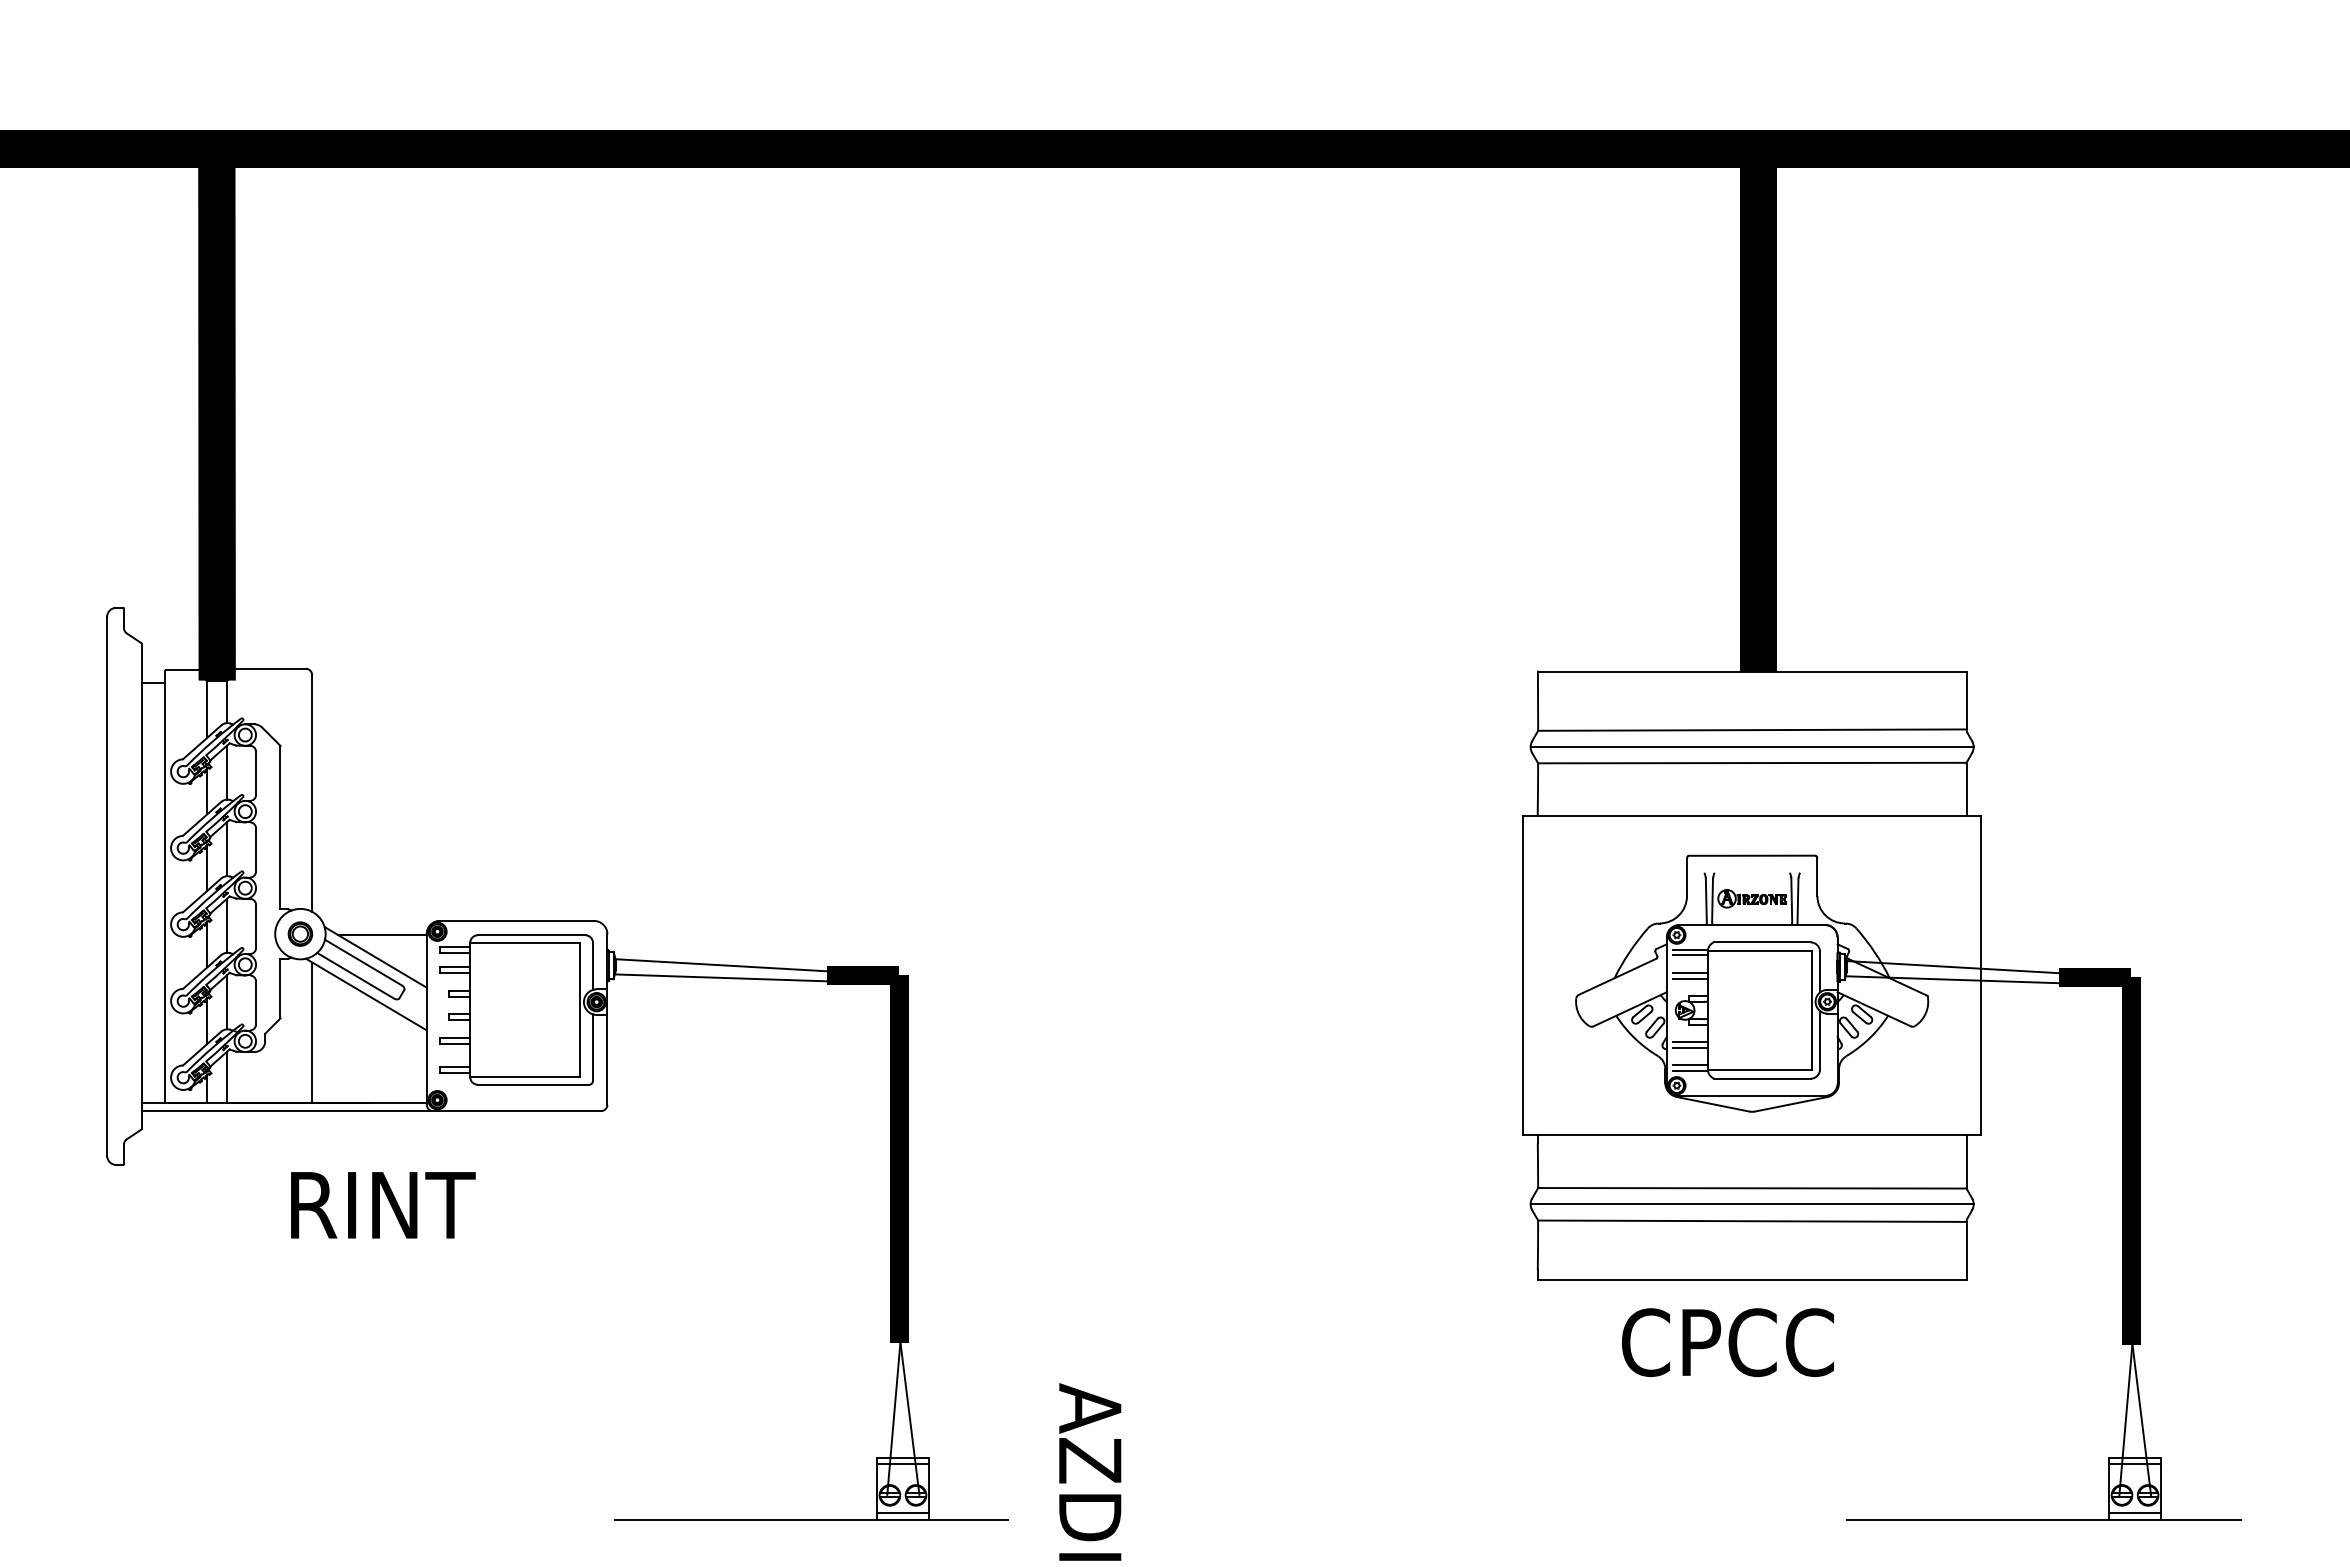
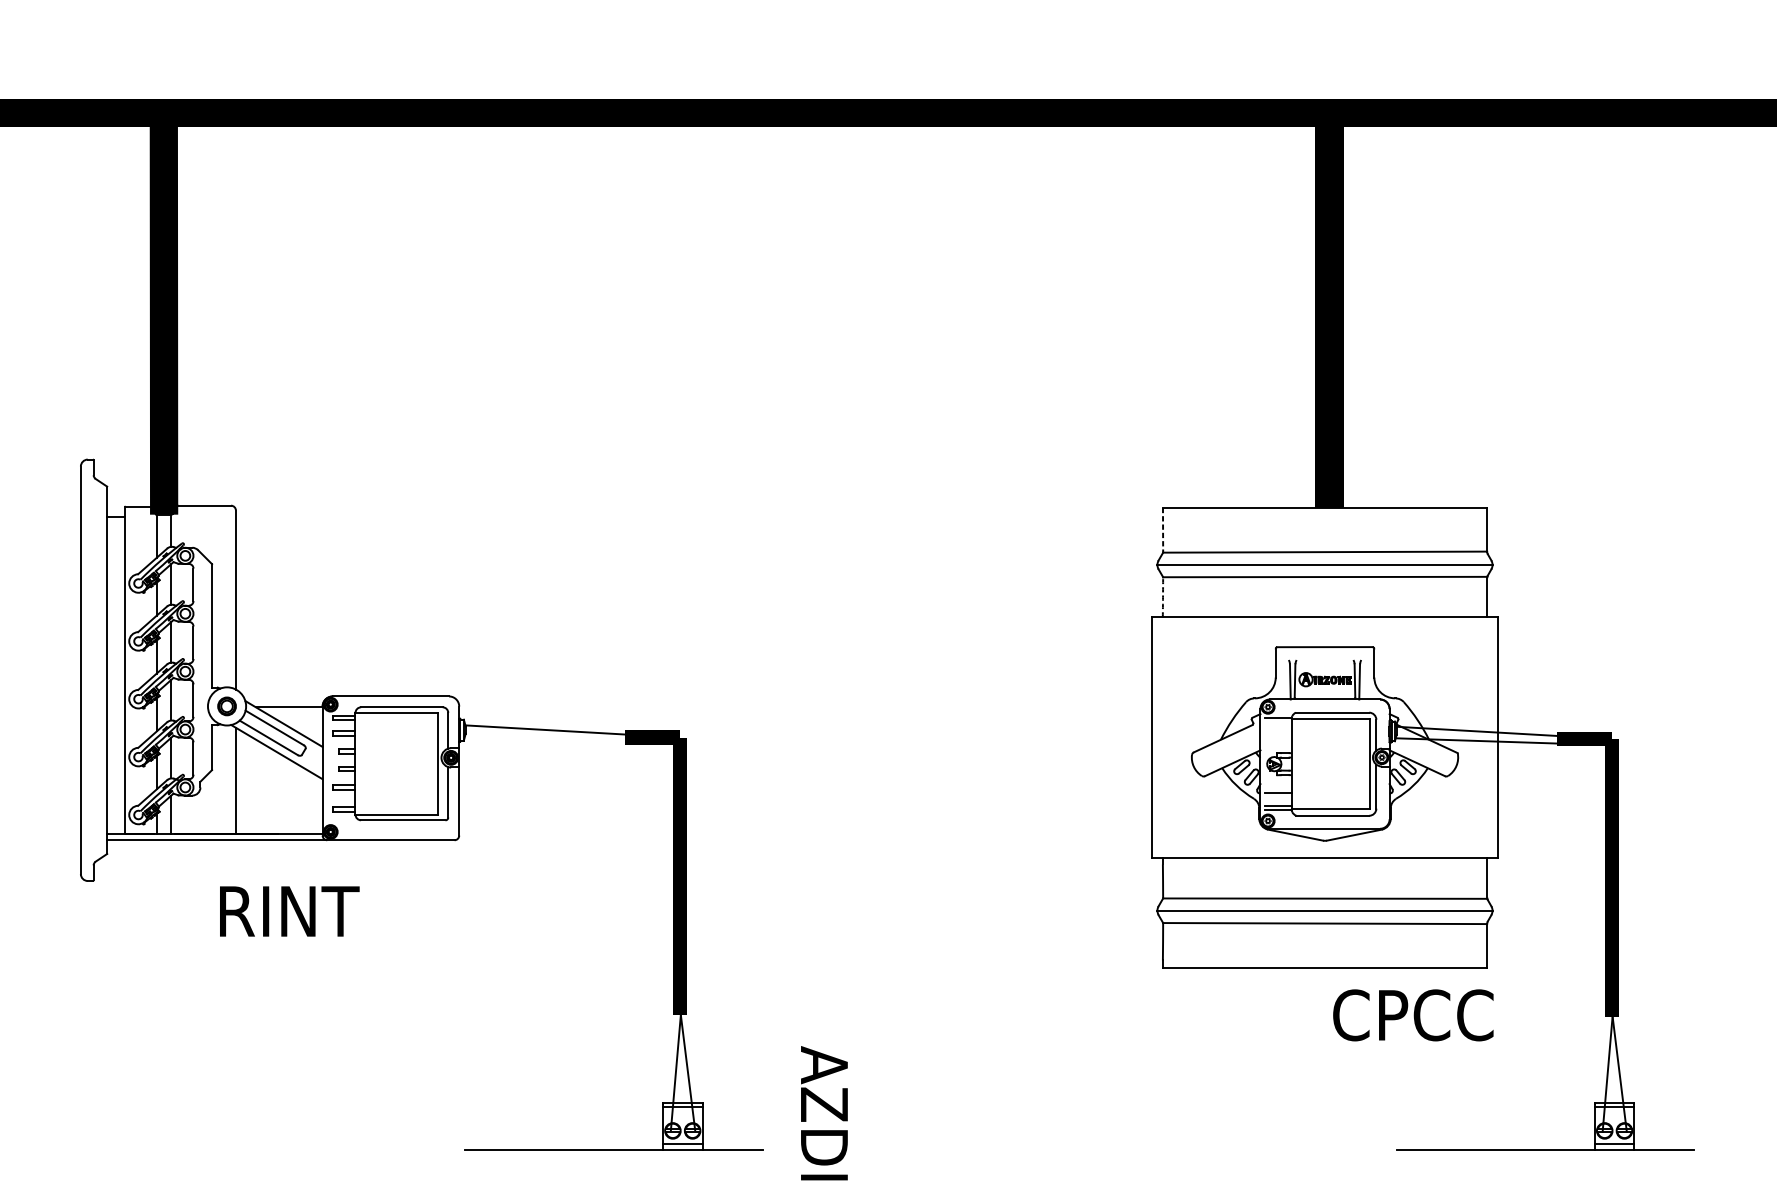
line: (1538, 701) -> (1163, 530), solid -> dashed
arc: (1537, 789) -> (1162, 597), solid -> dashed
line: (1690, 955) -> (1278, 722), removed
line: (1690, 972) -> (1278, 735), removed
line: (720, 977) -> (544, 739), removed
line: (1690, 978) -> (1278, 739), removed
line: (1690, 1042) -> (1278, 788), removed
text: (1727, 1342) -> (1412, 1015), moved

